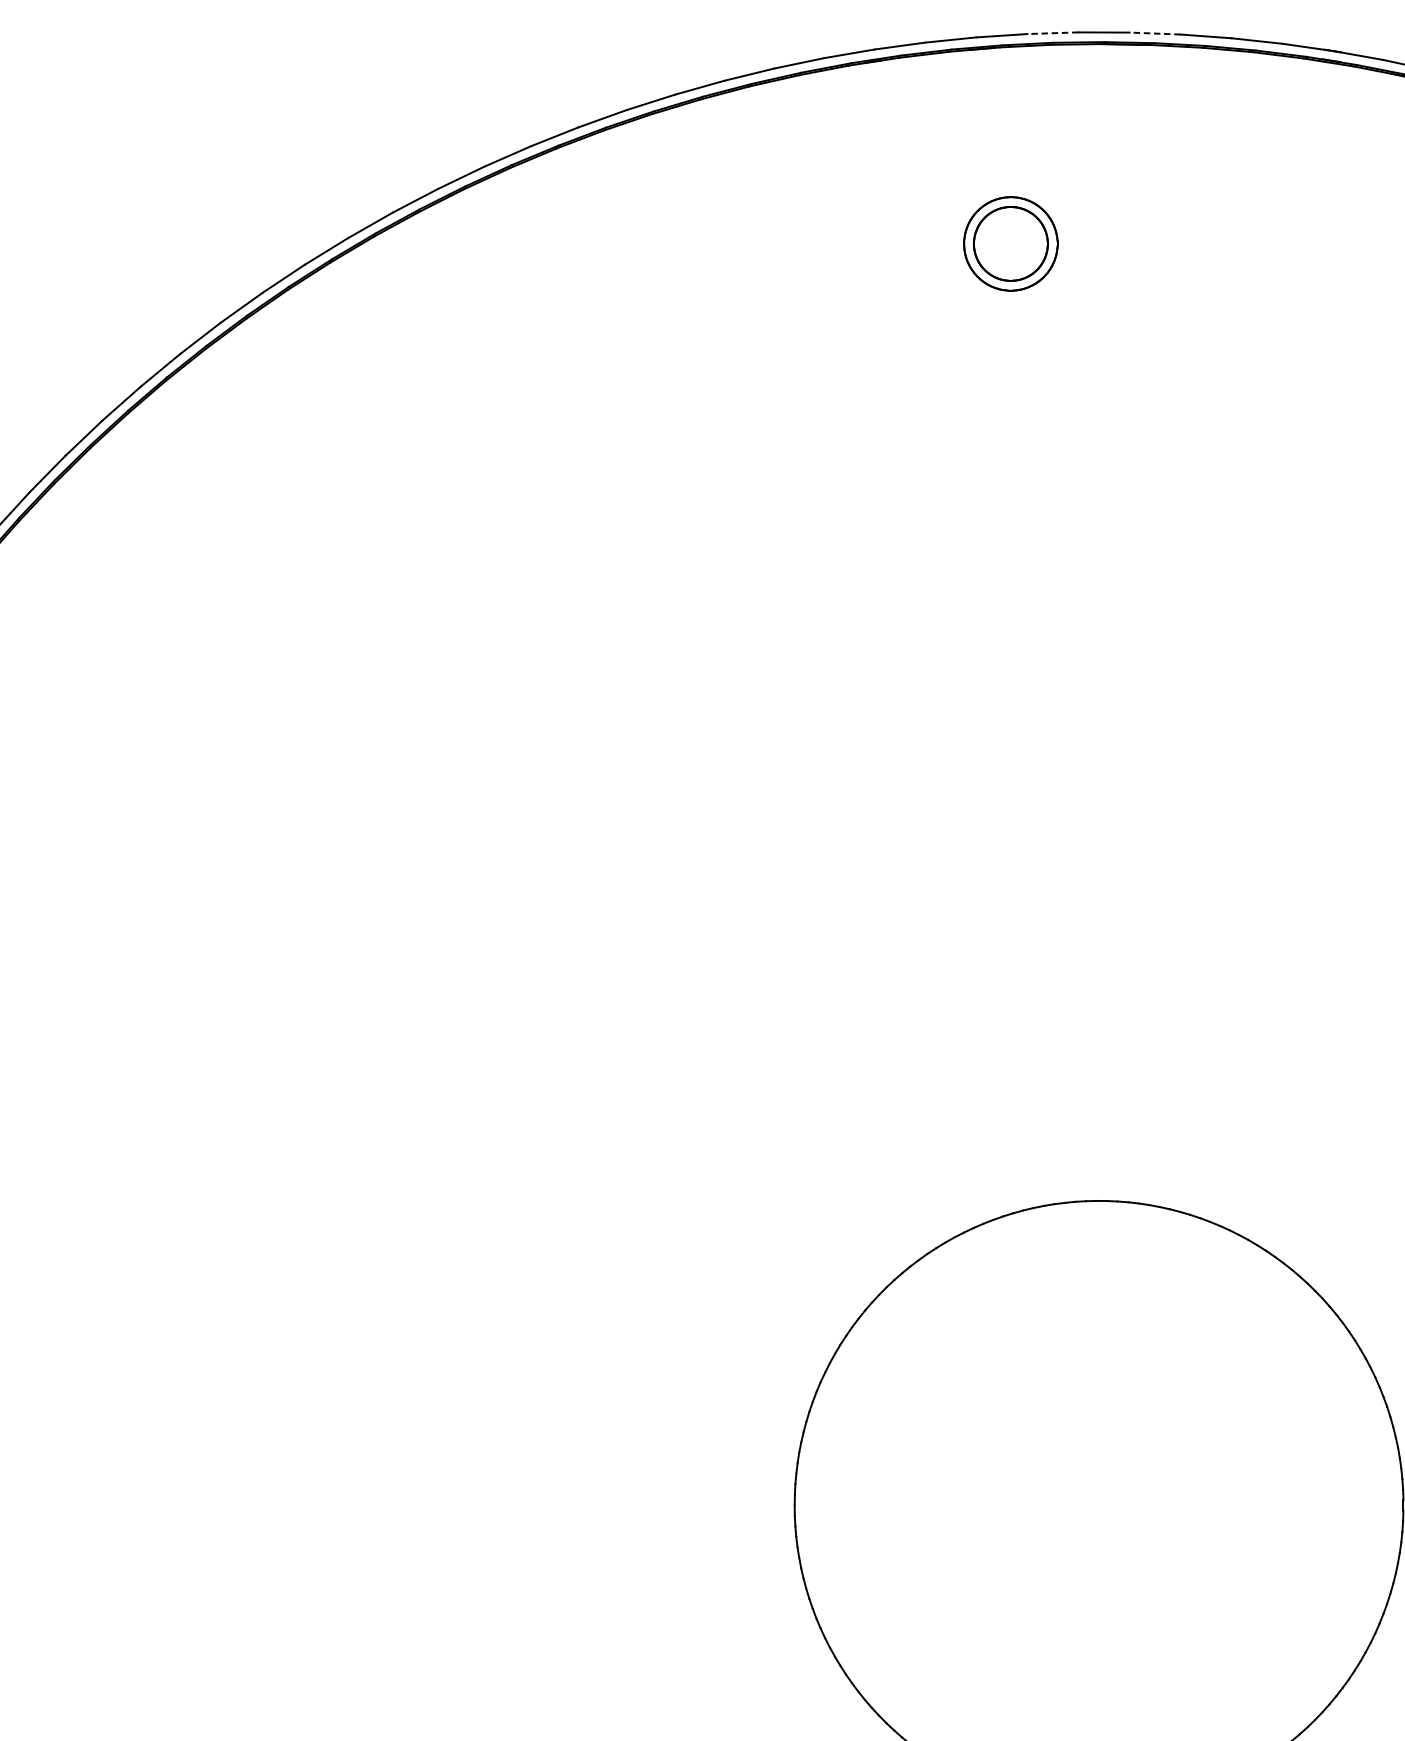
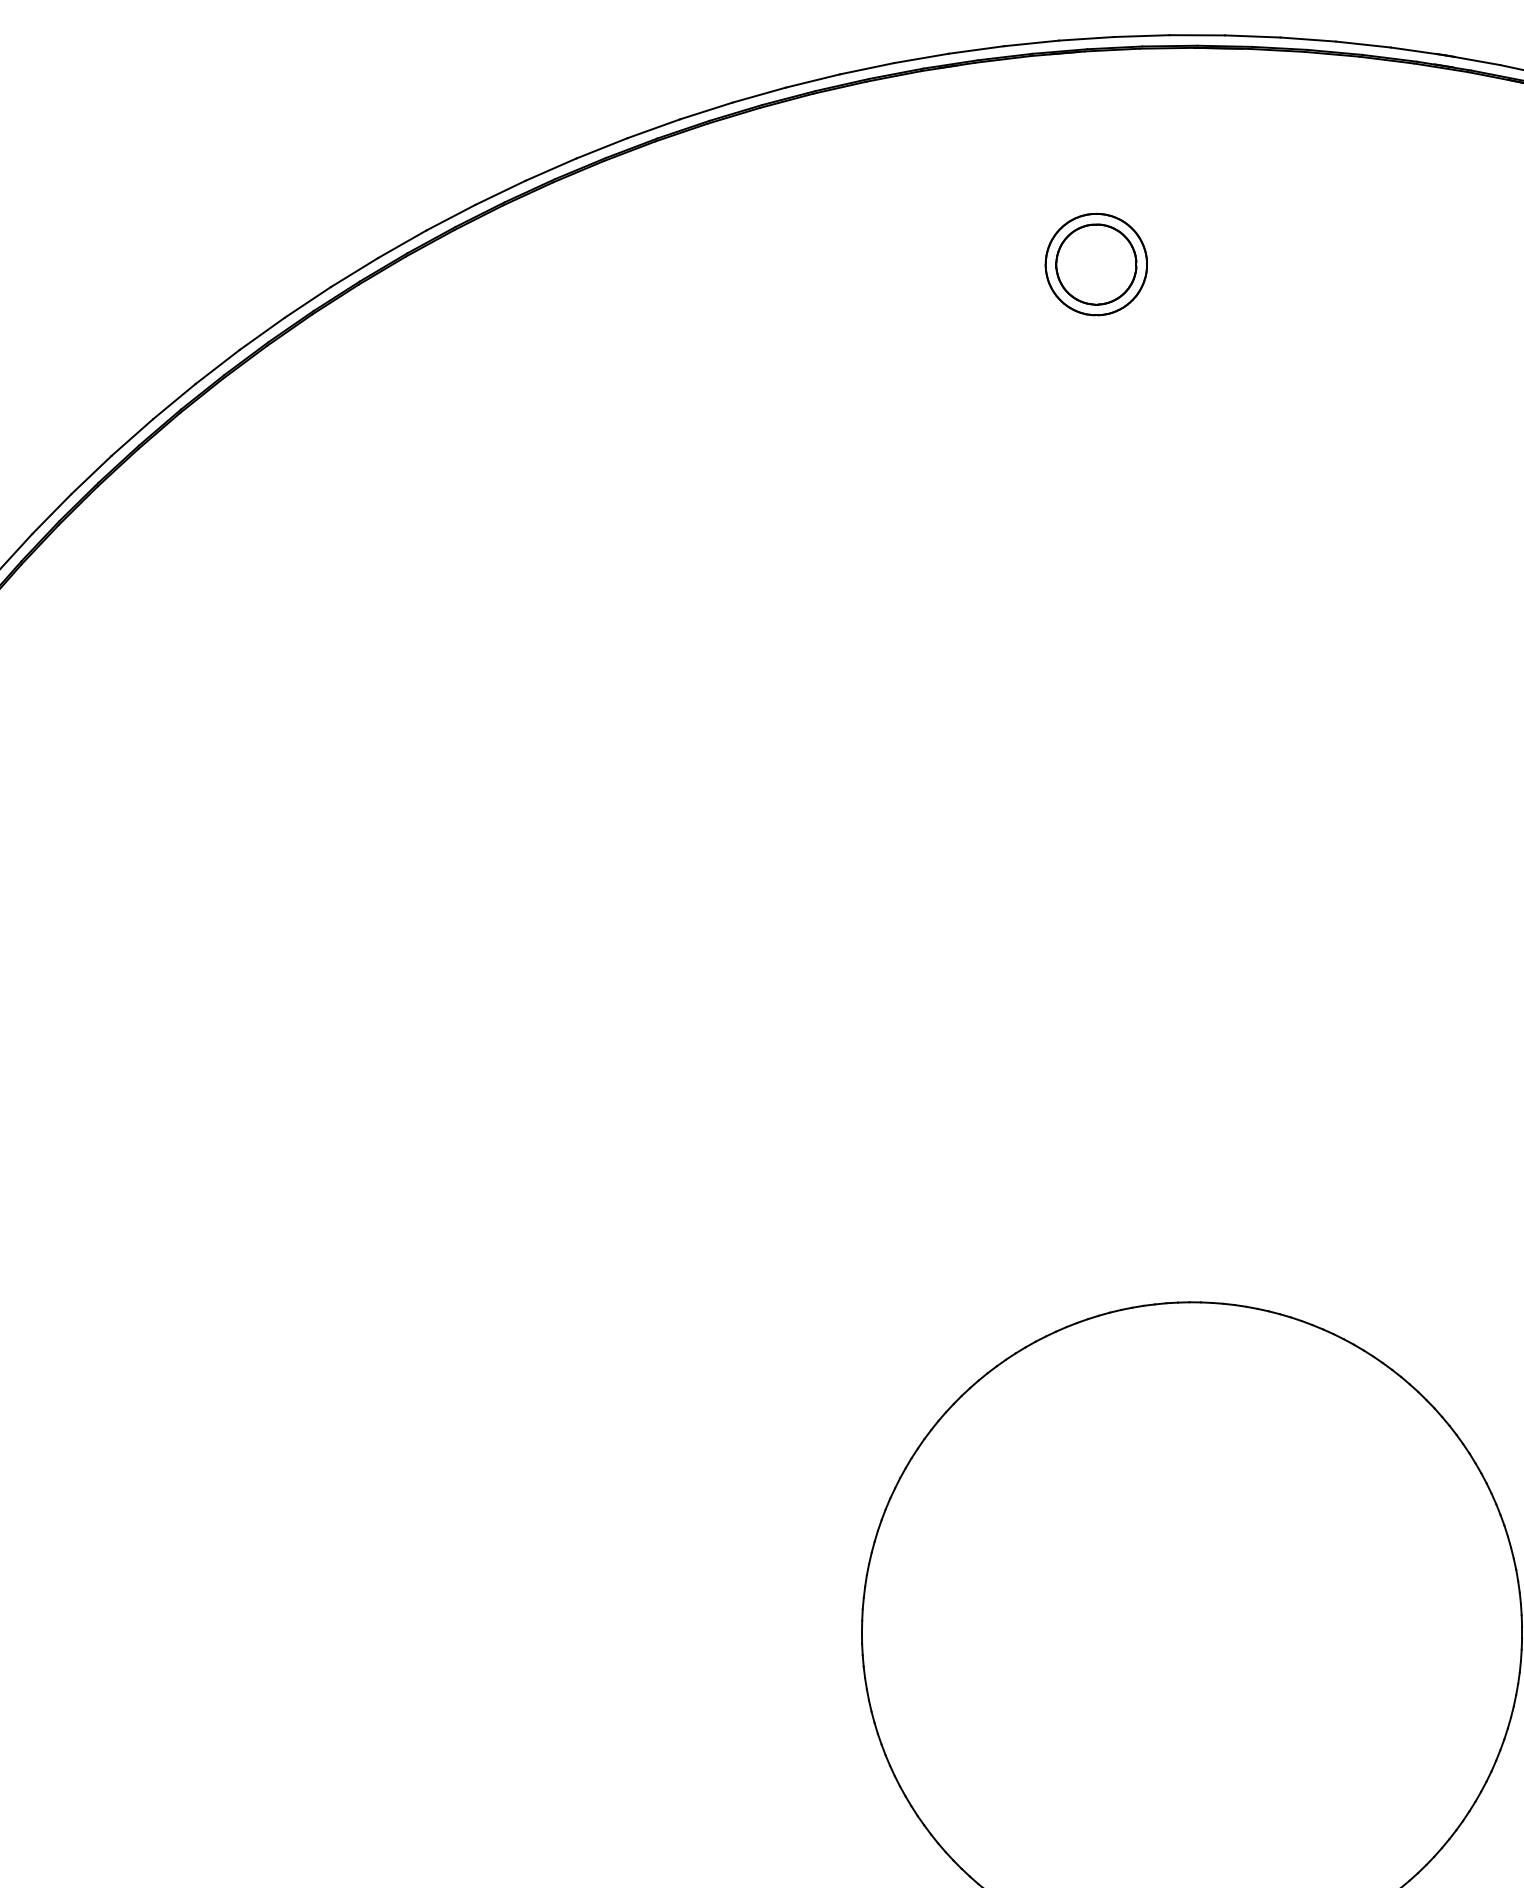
line: (1052, 33) -> (1141, 36), dashed -> solid
line: (1154, 33) -> (1252, 36), dashed -> solid

